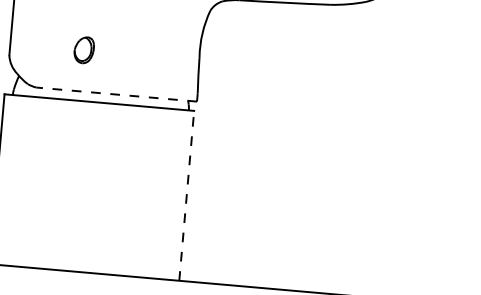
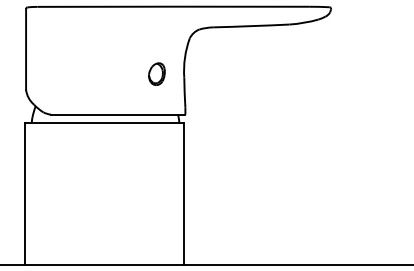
part: (83, 49) -> (156, 73), moved
line: (115, 94) -> (117, 114), dashed -> solid
line: (186, 195) -> (183, 193), dashed -> solid

